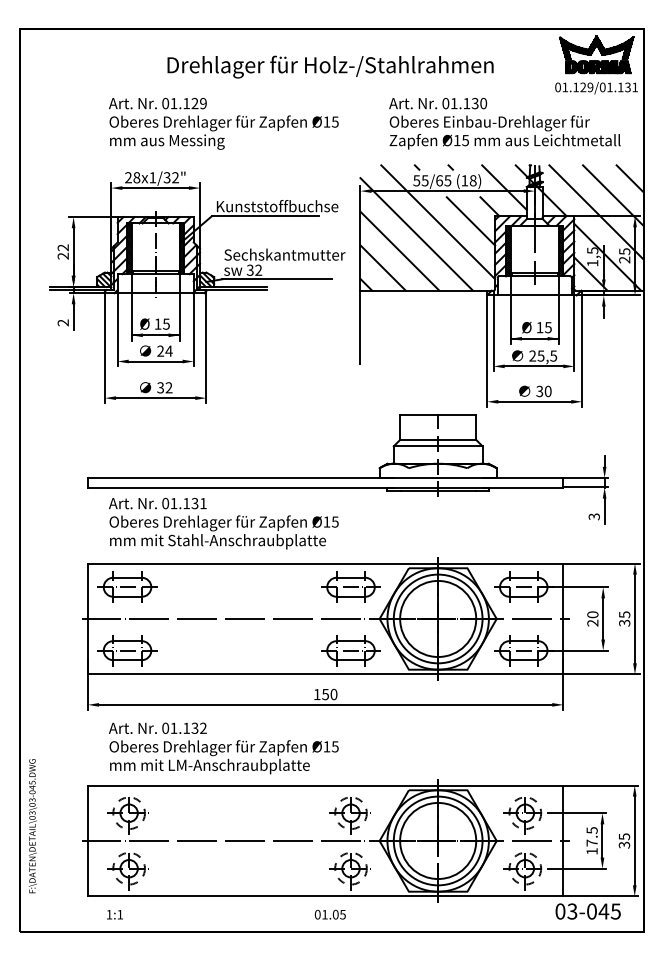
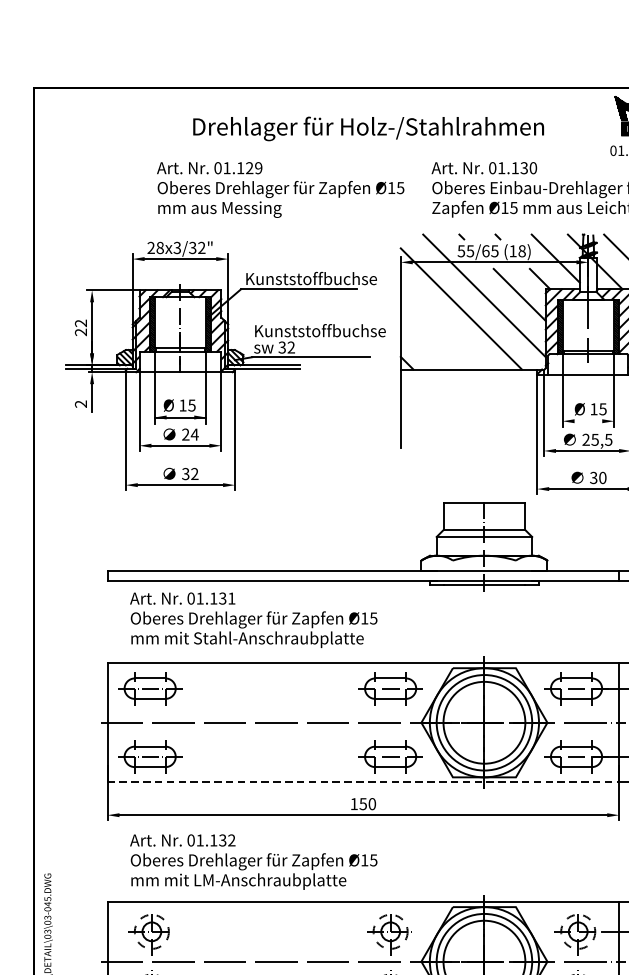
text: (223, 123) -> (280, 189), moved
text: (152, 177) -> (177, 247), 28x1/32" -> 28x3/32"
line: (399, 250) -> (442, 326), removed
text: (285, 254) -> (320, 330), Sechskantmutter -> Kunststoffbuchse
line: (382, 267) -> (424, 344), removed
line: (534, 338) -> (588, 420), removed
line: (325, 674) -> (363, 782), solid -> dashed

